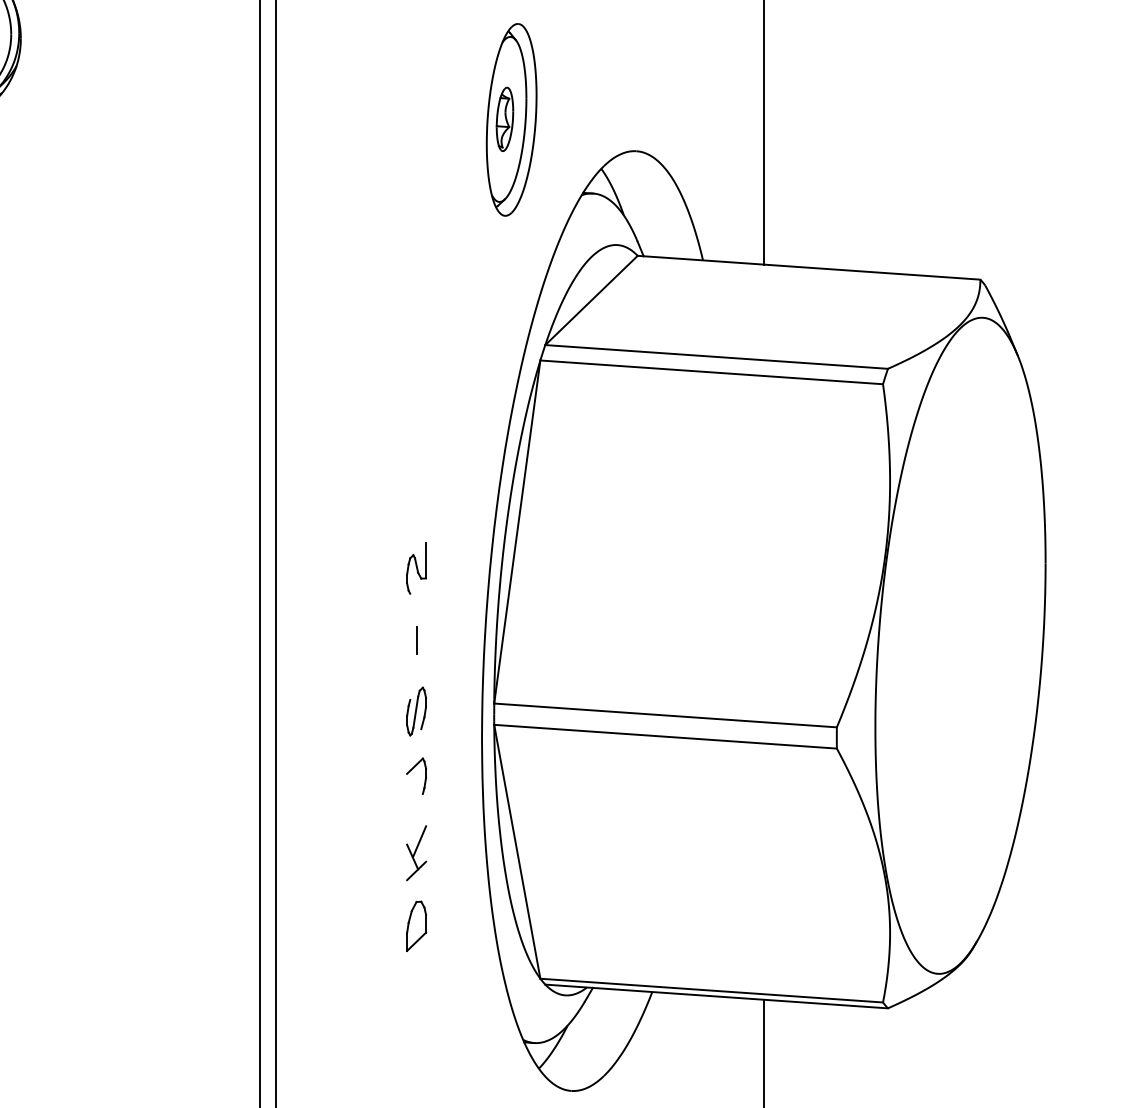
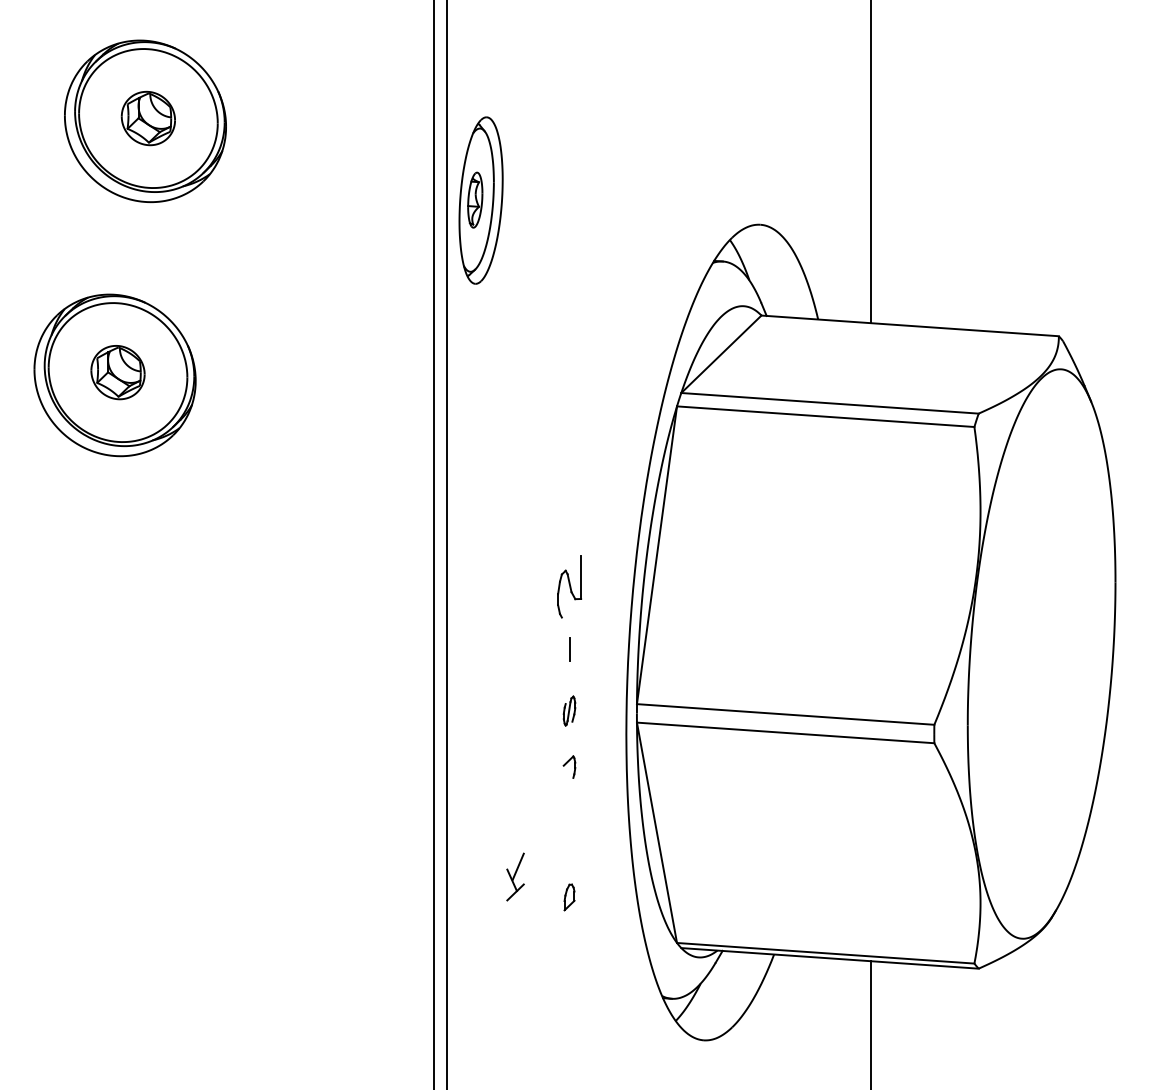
part: (510, 119) -> (480, 200), moved
part: (416, 568) -> (569, 586), size x1.4
part: (416, 710) -> (569, 710), size x0.7
part: (416, 775) -> (569, 766), size x0.7
part: (416, 852) -> (515, 876), moved
part: (416, 926) -> (569, 897), size x0.6

